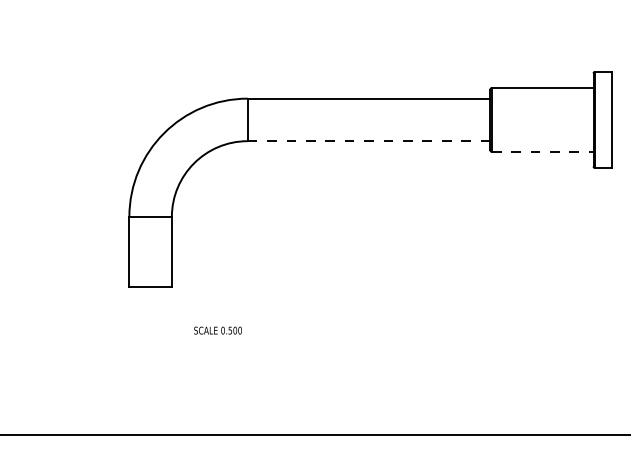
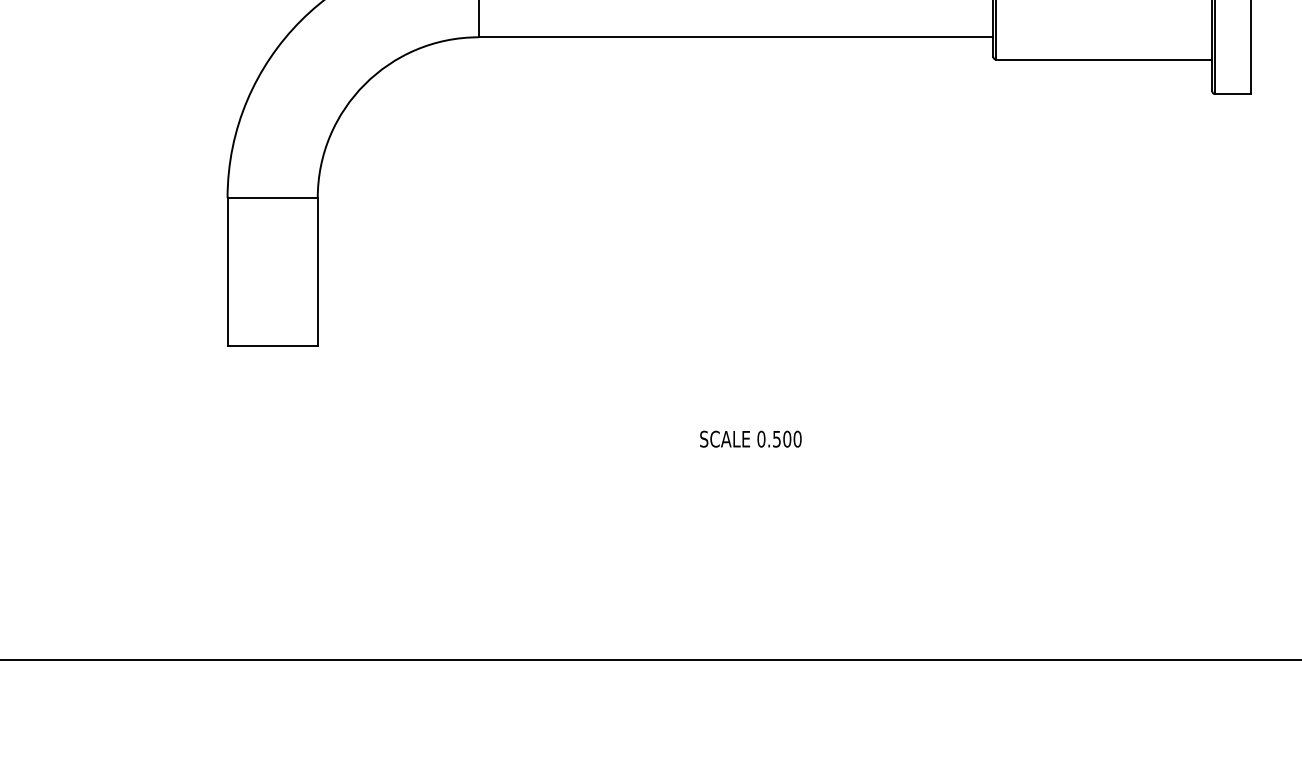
line: (369, 141) -> (736, 37), dashed -> solid
line: (542, 151) -> (1103, 59), dashed -> solid
text: (217, 330) -> (749, 438), moved

